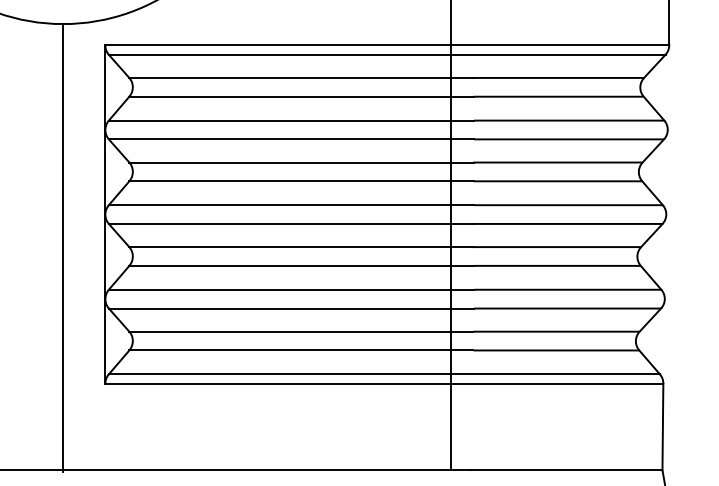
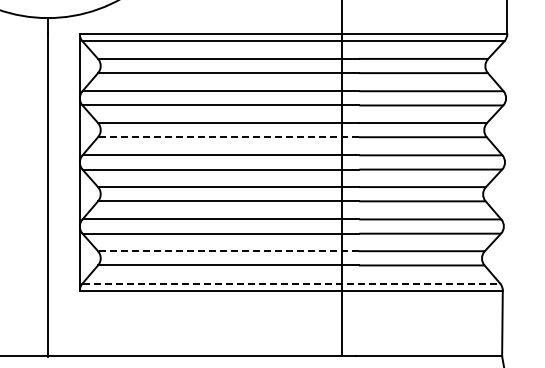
line: (300, 181) -> (227, 137), solid -> dashed
line: (300, 332) -> (227, 251), solid -> dashed
line: (384, 374) -> (291, 283), solid -> dashed

